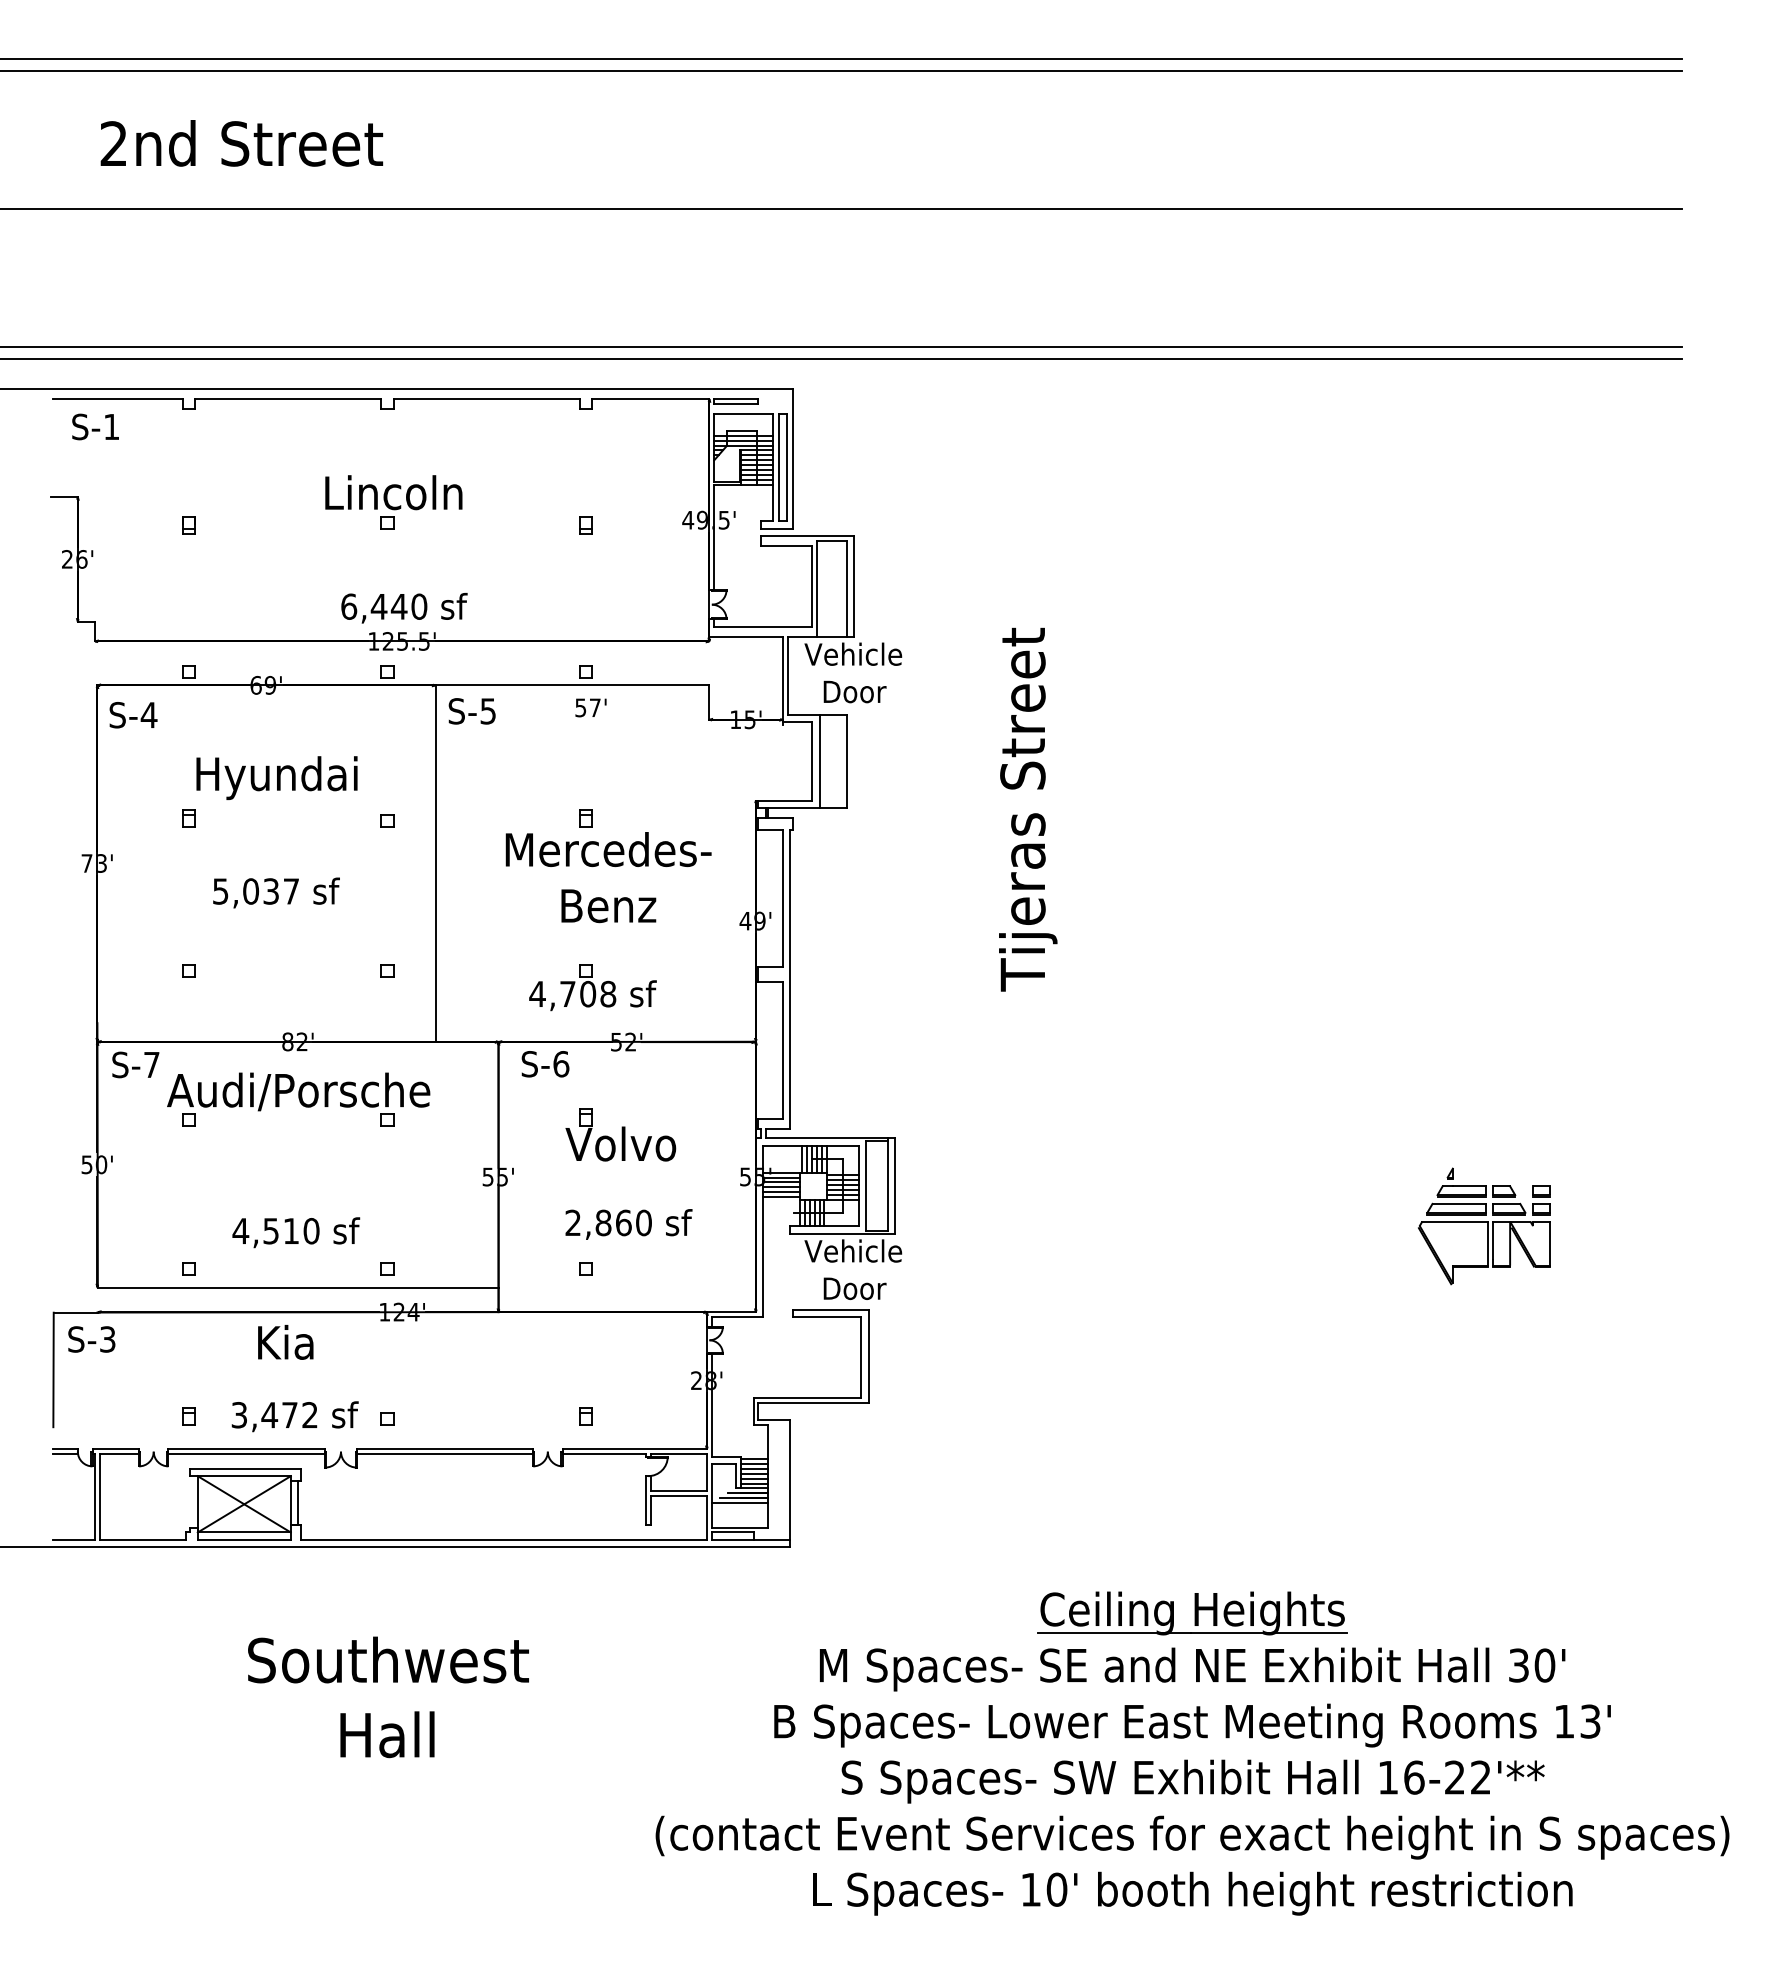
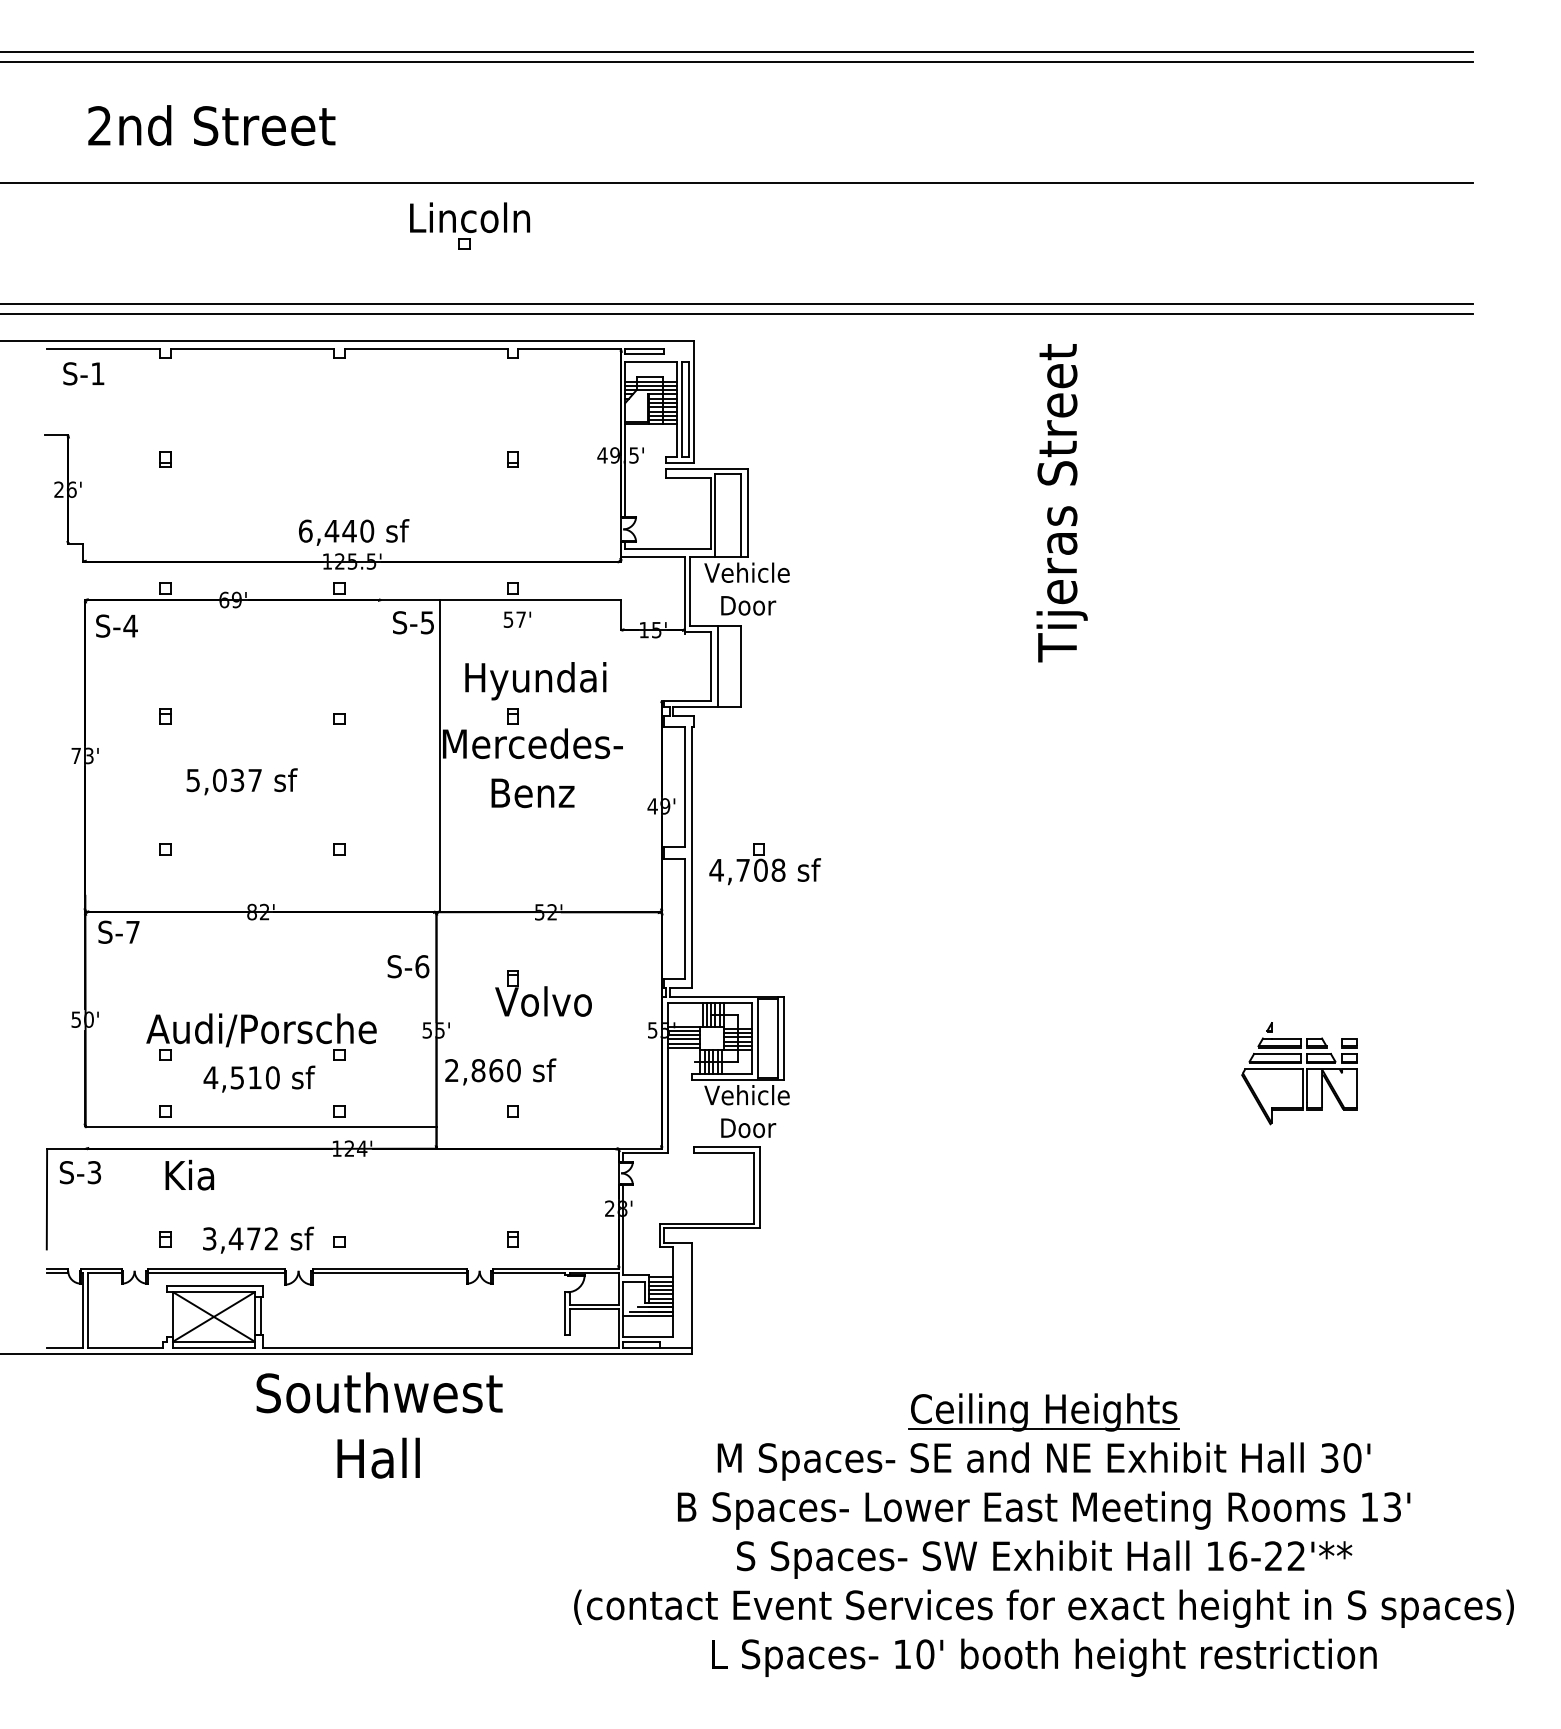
part: (393, 502) -> (469, 226), moved
text: (276, 777) -> (535, 680), moved
text: (1028, 809) -> (1062, 502), moved
line: (435, 863) -> (439, 755), moved
part: (592, 987) -> (764, 864), moved
text: (545, 1064) -> (408, 966), moved
part: (298, 1099) -> (261, 1036), moved
text: (628, 1224) -> (500, 1071), moved
text: (285, 1342) -> (189, 1175), moved
text: (388, 1697) -> (379, 1425), moved

